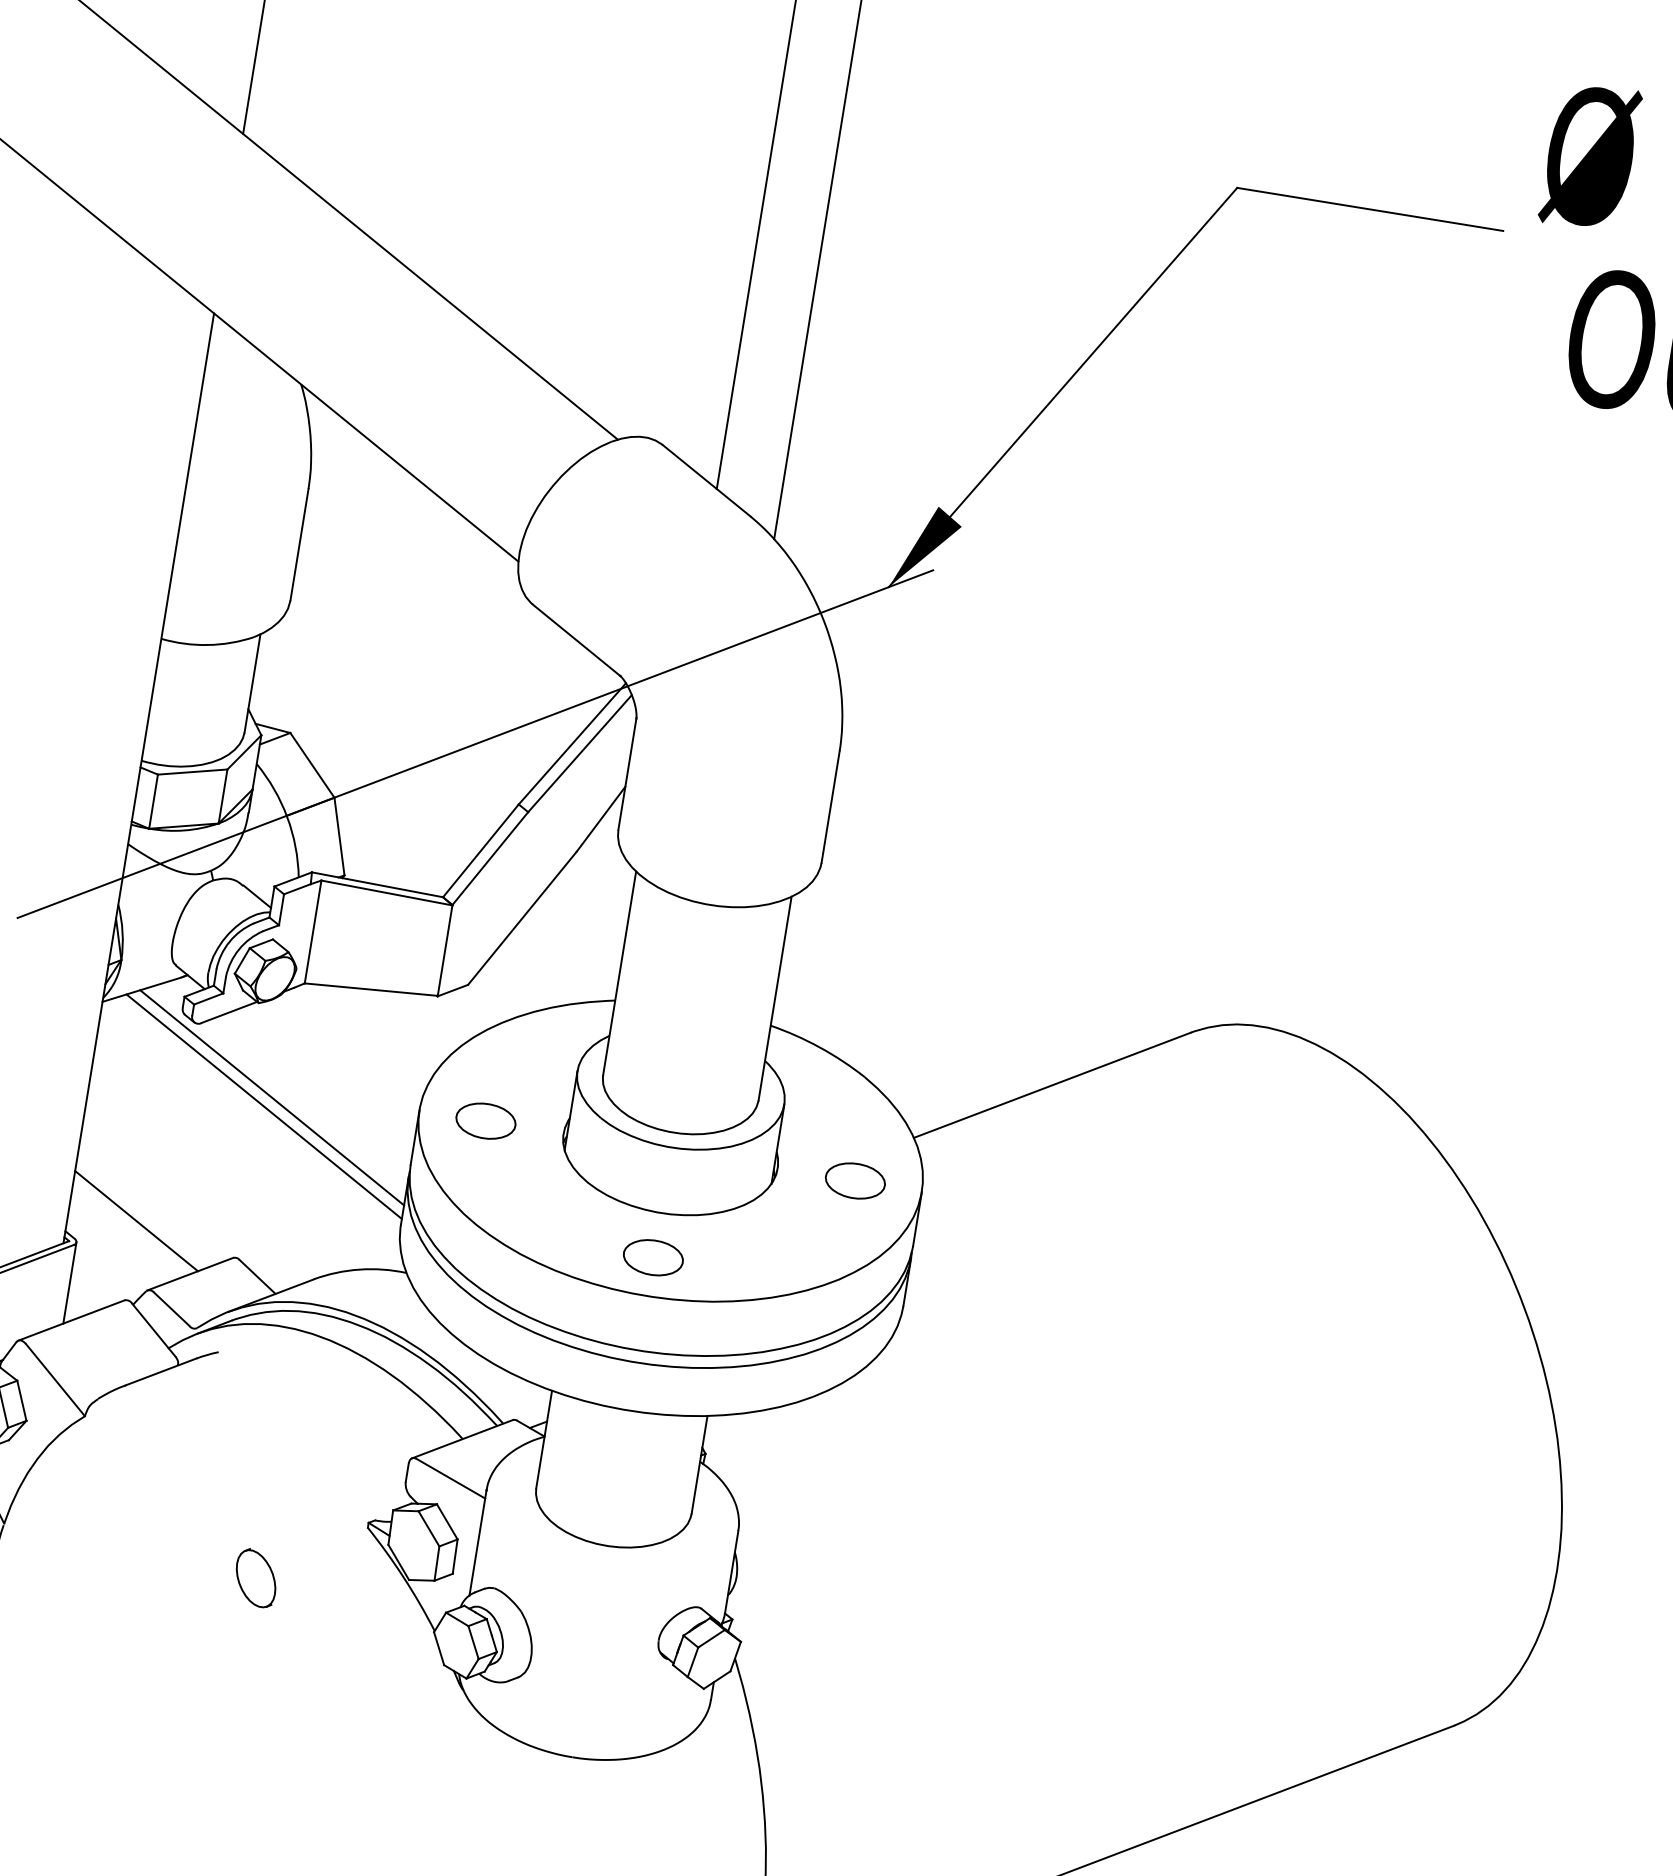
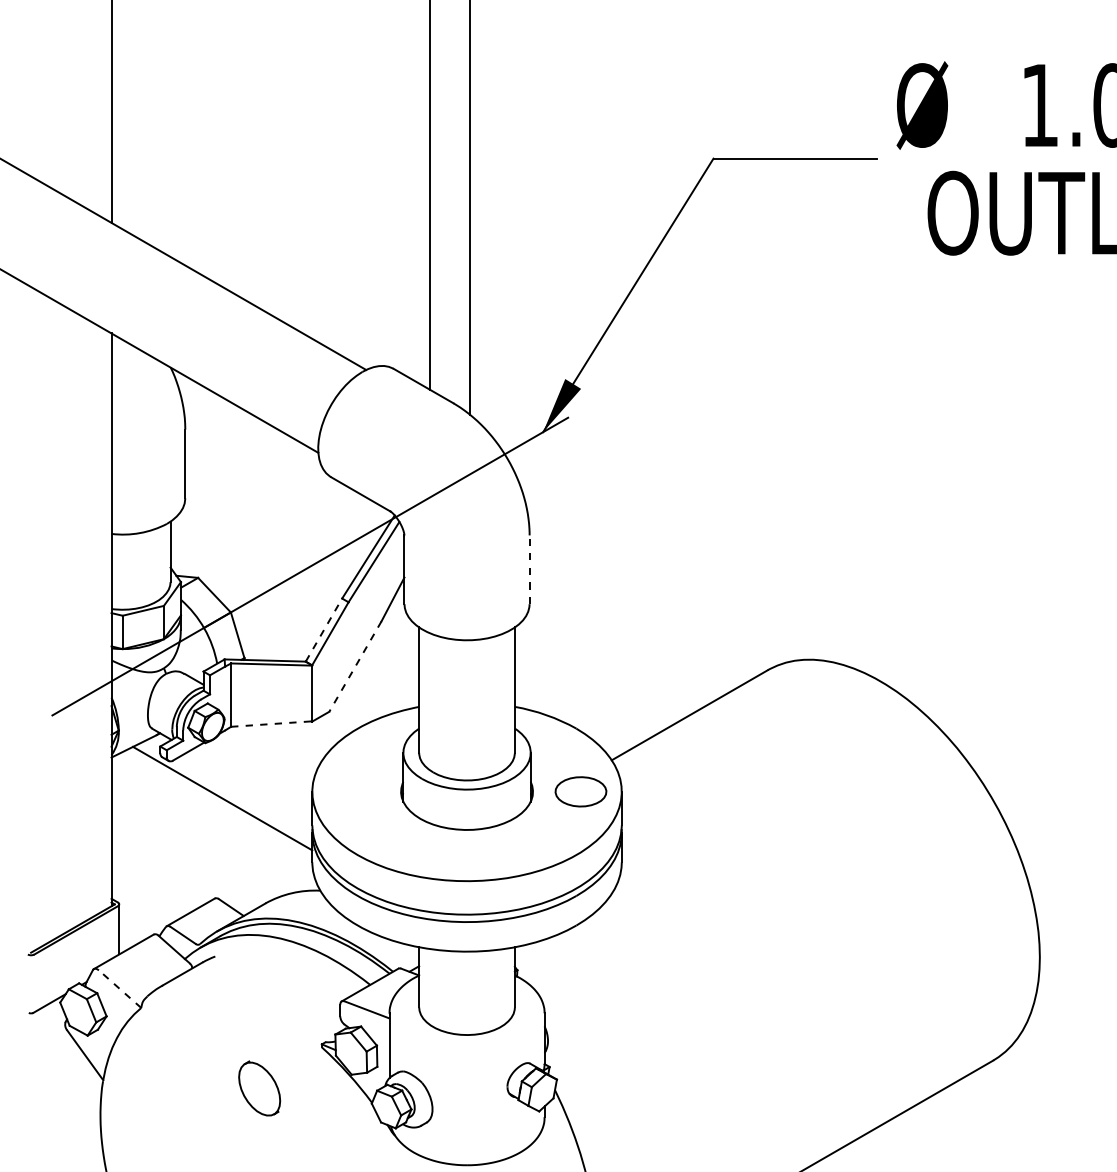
line: (830, 806) -> (529, 569), solid -> dashed
line: (481, 850) -> (324, 629), solid -> dashed
line: (522, 918) -> (355, 666), solid -> dashed
line: (370, 990) -> (271, 724), solid -> dashed
line: (263, 1106) -> (218, 804), removed
part: (486, 1120) -> (353, 791), removed
part: (854, 1180) -> (580, 791), size x1.4
line: (137, 1220) -> (153, 885), removed
part: (652, 1257) -> (466, 857), removed
line: (54, 1378) -> (119, 988), solid -> dashed
part: (255, 1578) -> (259, 1088), size x1.6

